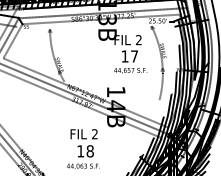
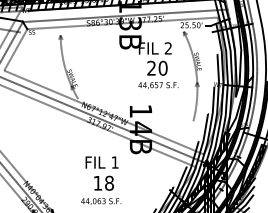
text: (129, 56) -> (157, 68), 17 -> 20
text: (94, 134) -> (114, 162), 2 -> 1

